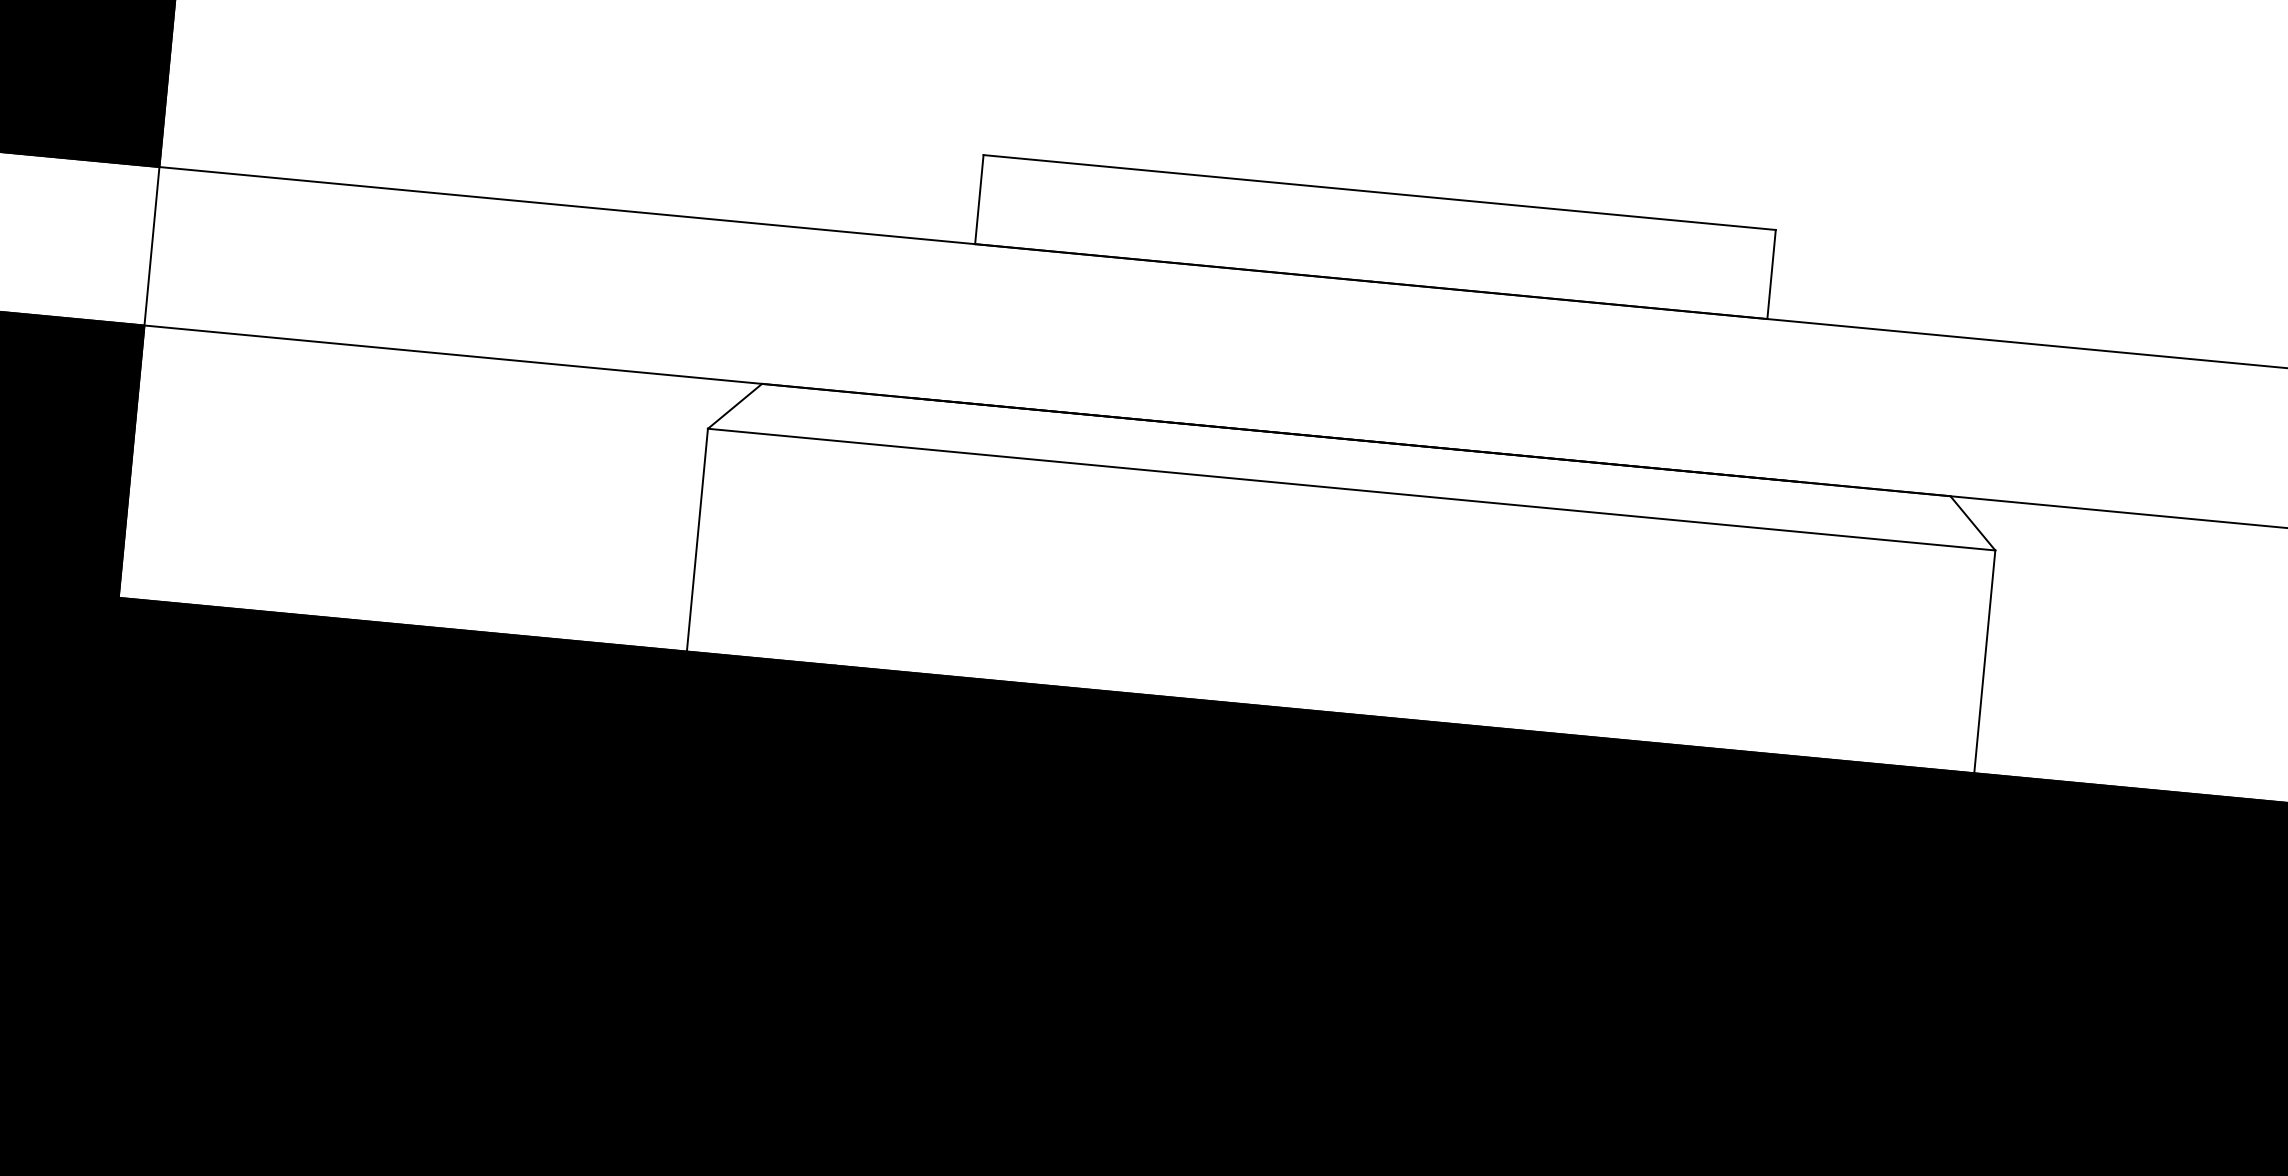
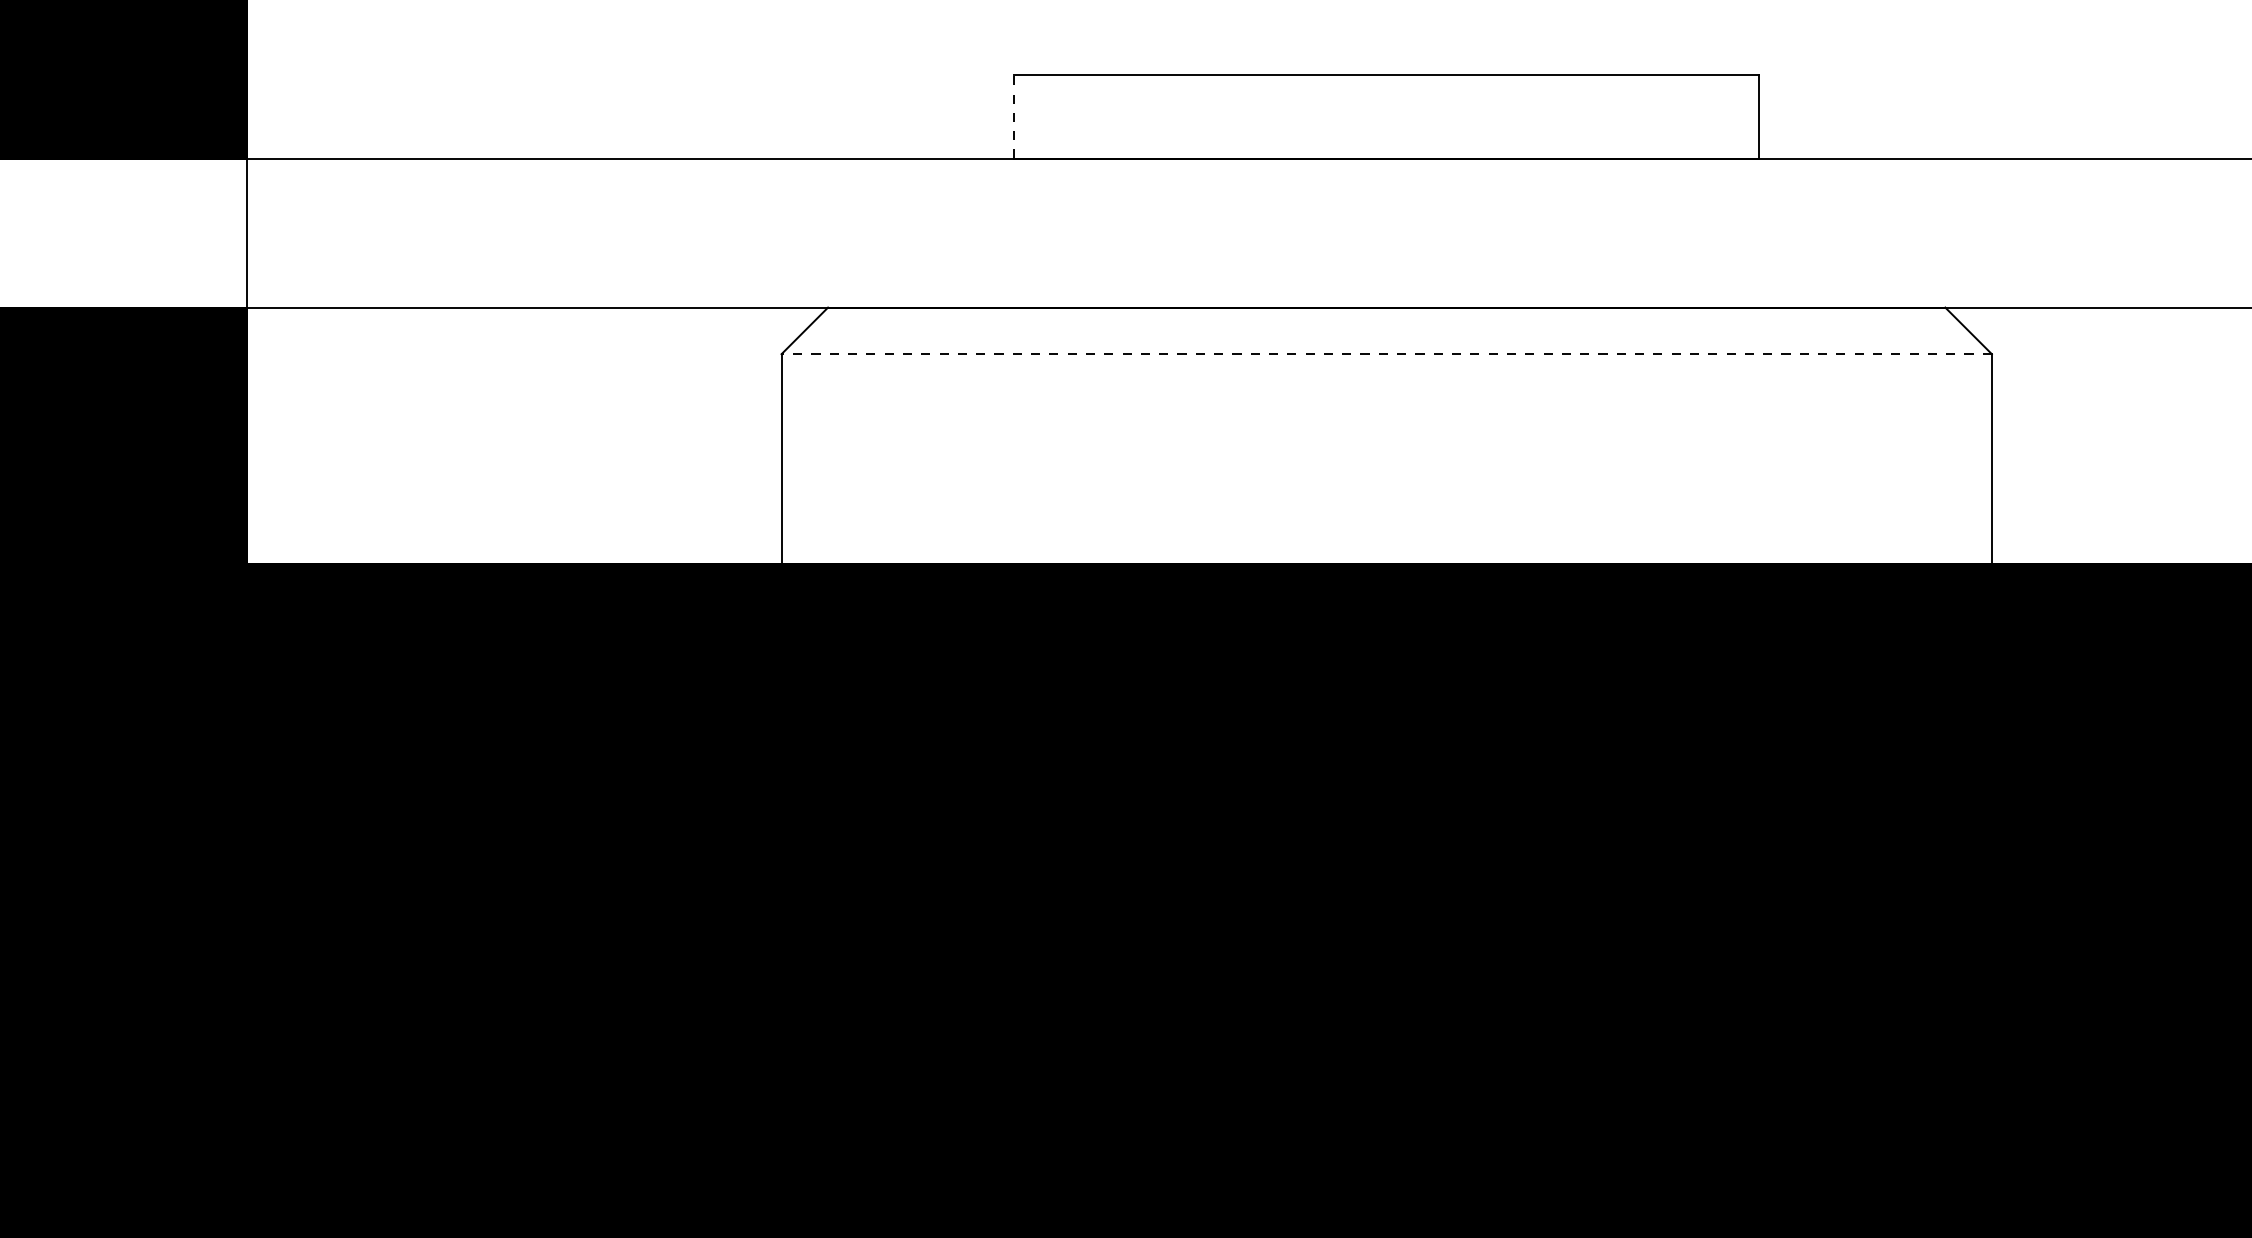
line: (979, 199) -> (1014, 116), solid -> dashed
line: (1351, 489) -> (1386, 354), solid -> dashed

